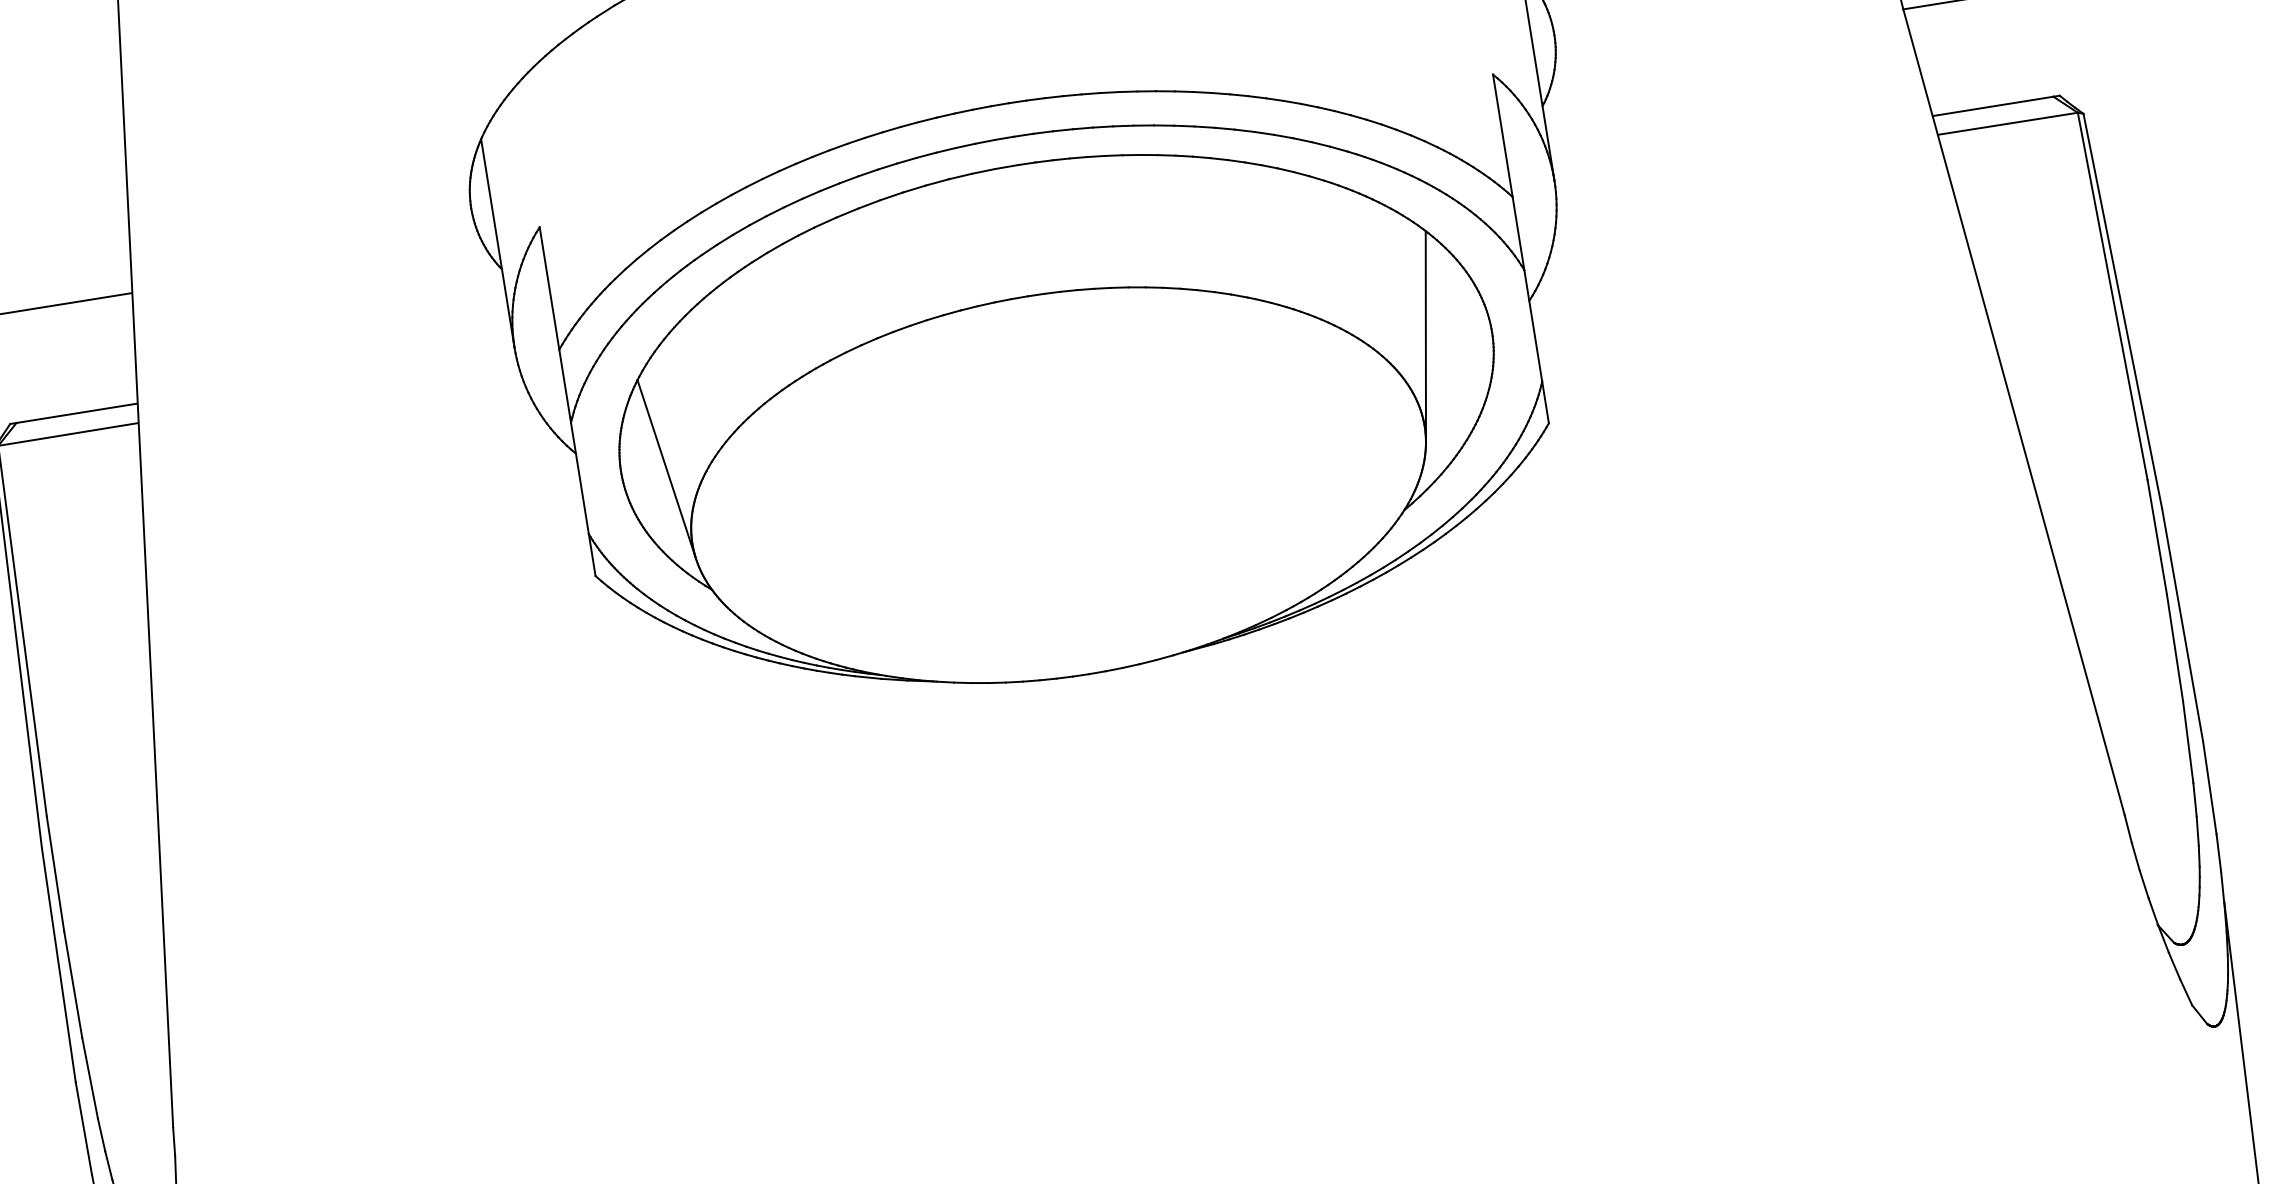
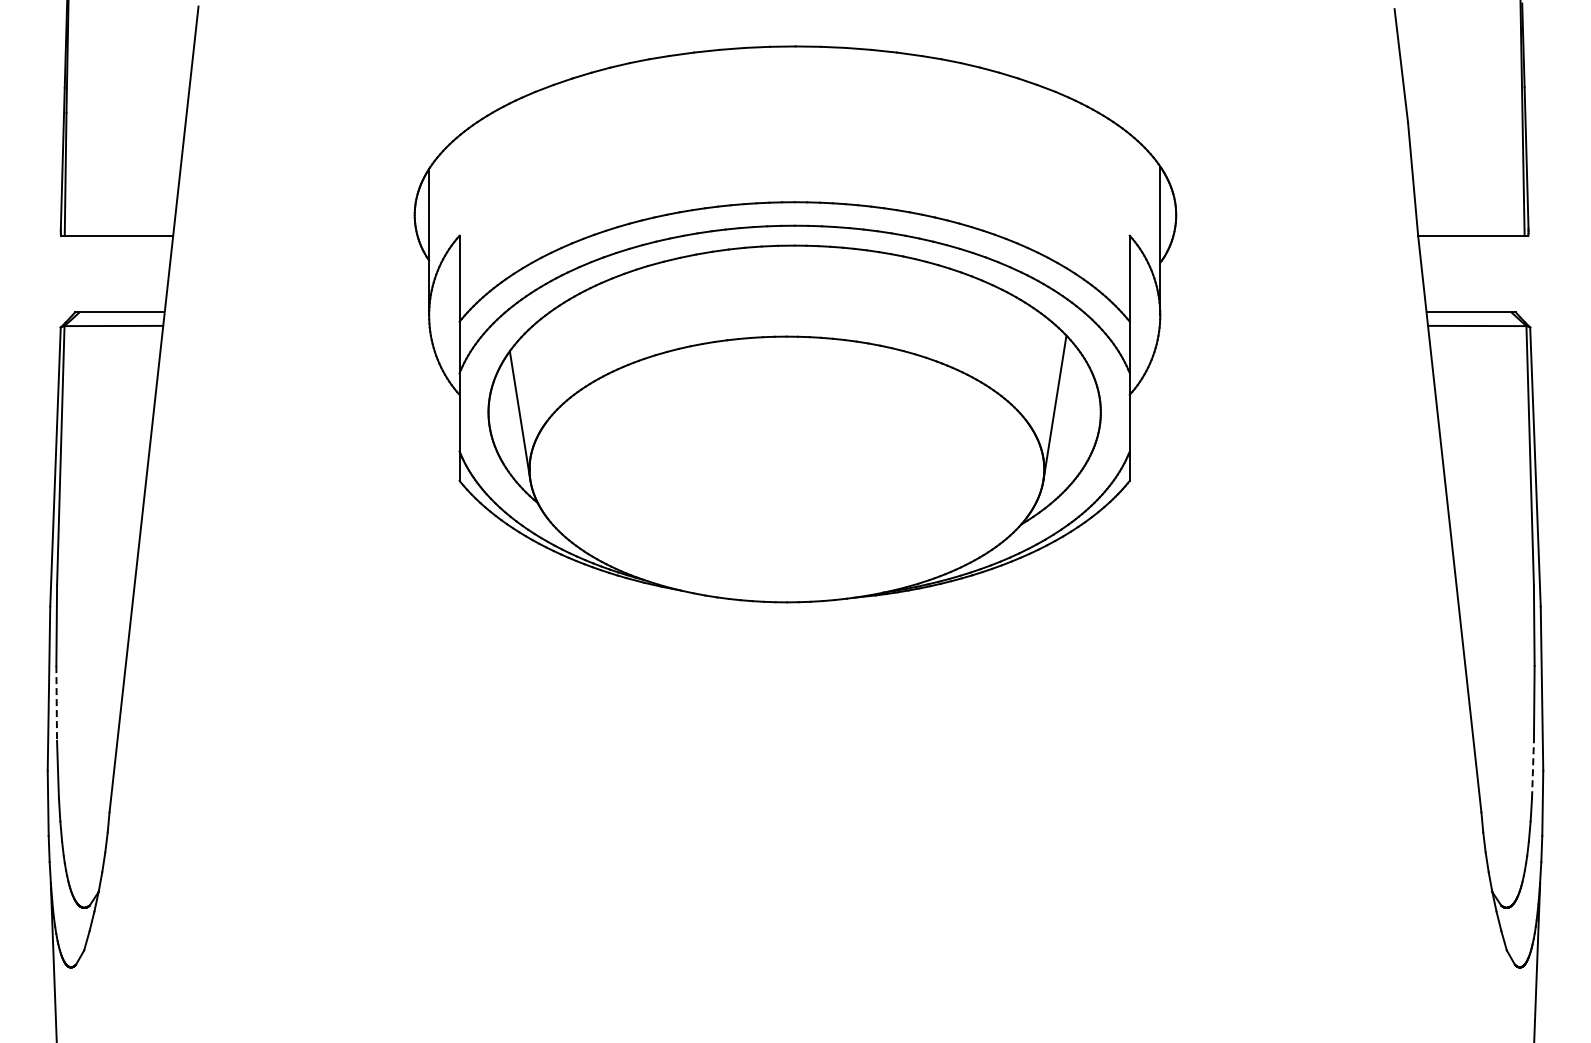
line: (2187, 742) -> (1532, 769), solid -> dashed
line: (73, 985) -> (56, 704), solid -> dashed

